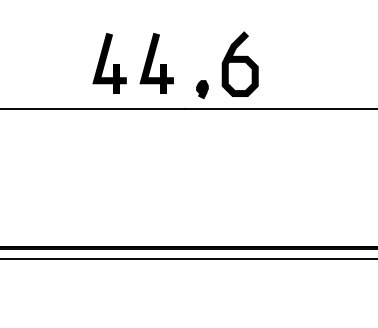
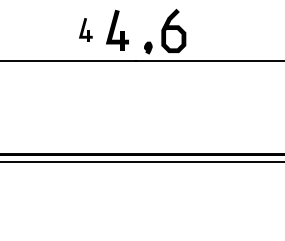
part: (109, 62) -> (85, 29), size x0.6

